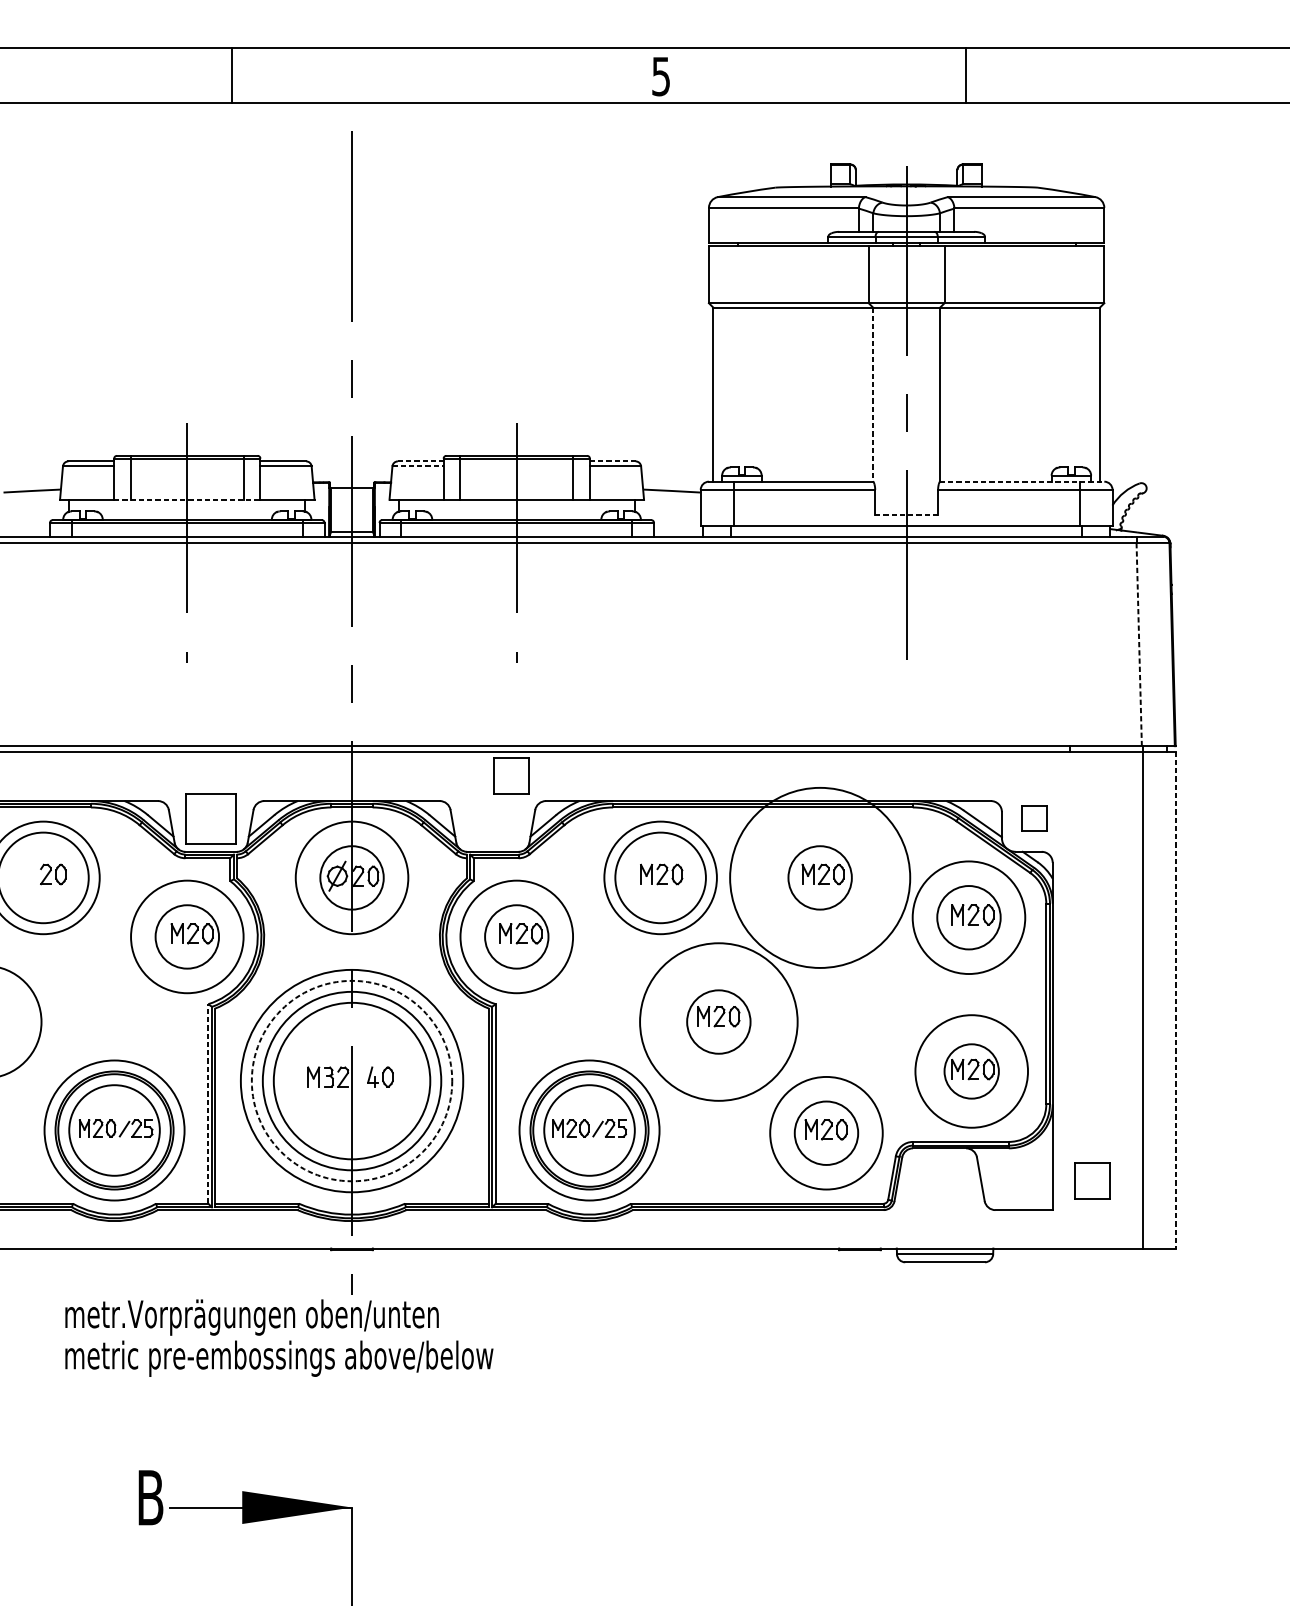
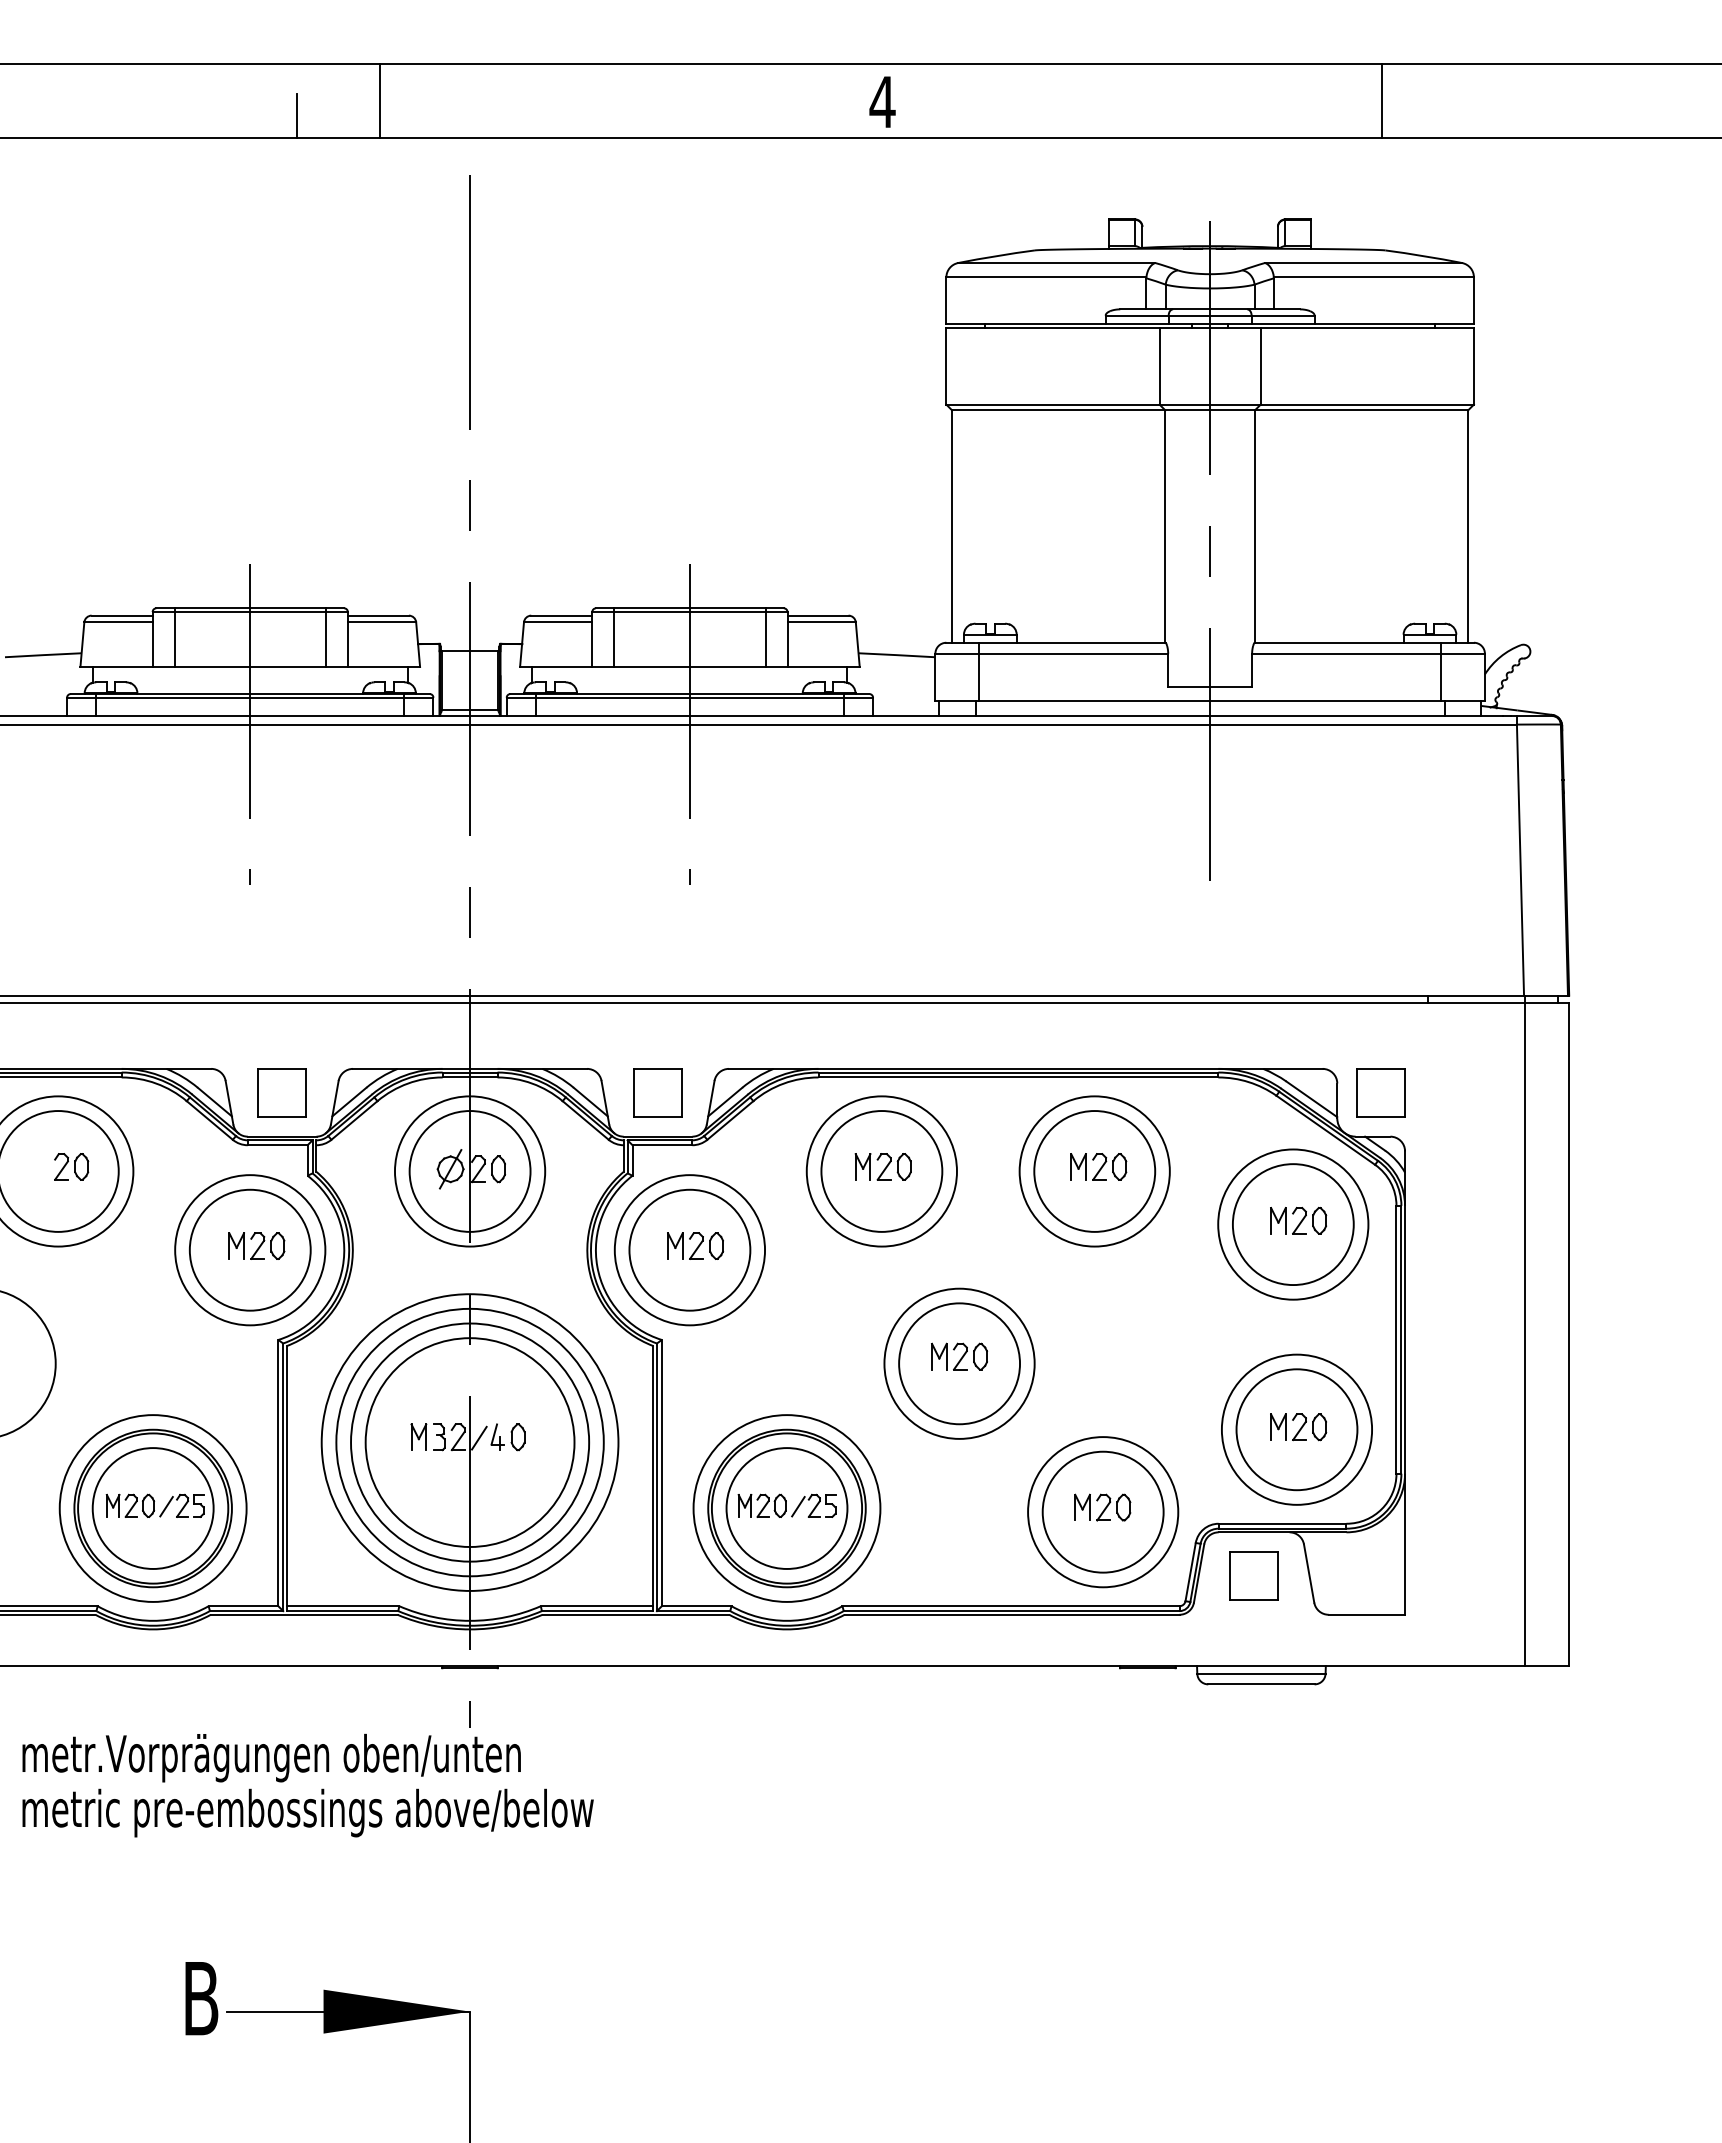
line: (231, 75) -> (379, 100), moved
line: (966, 75) -> (1382, 100), moved
text: (661, 76) -> (882, 102), 5 -> 4
line: (221, 86) -> (296, 115), added
line: (873, 395) -> (1165, 527), dashed -> solid
line: (420, 461) -> (561, 615), dashed -> solid
line: (613, 461) -> (818, 615), dashed -> solid
line: (418, 466) -> (558, 622), dashed -> solid
line: (1022, 481) -> (1364, 642), dashed -> solid
line: (187, 499) -> (250, 666), dashed -> solid
line: (906, 514) -> (1210, 686), dashed -> solid
line: (1139, 644) -> (1520, 860), dashed -> solid
part: (511, 776) -> (657, 1092), moved
part: (210, 818) -> (281, 1092), size x0.71
part: (1034, 818) -> (1380, 1092), size x1.43
circle: (351, 877) -> (469, 1171), size x1.43
circle: (819, 877) -> (1094, 1171), size x0.62
circle: (819, 877) -> (1094, 1171), size x1.43
circle: (968, 917) -> (1292, 1224), size x1.43
circle: (186, 936) -> (249, 1249), size x1.43
circle: (516, 936) -> (689, 1249), size x1.43
line: (1175, 1000) -> (1569, 1334), dashed -> solid
circle: (718, 1021) -> (959, 1363), size x0.71
circle: (718, 1021) -> (959, 1363), size x1.43
circle: (971, 1071) -> (1296, 1429), size x1.67
line: (359, 1077) -> (479, 1437), added
circle: (351, 1081) -> (469, 1442), dashed -> solid
line: (208, 1103) -> (278, 1472), dashed -> solid
circle: (825, 1132) -> (1102, 1511), size x1.43
part: (1092, 1180) -> (1253, 1575), moved
text: (278, 1338) -> (307, 1785), moved

